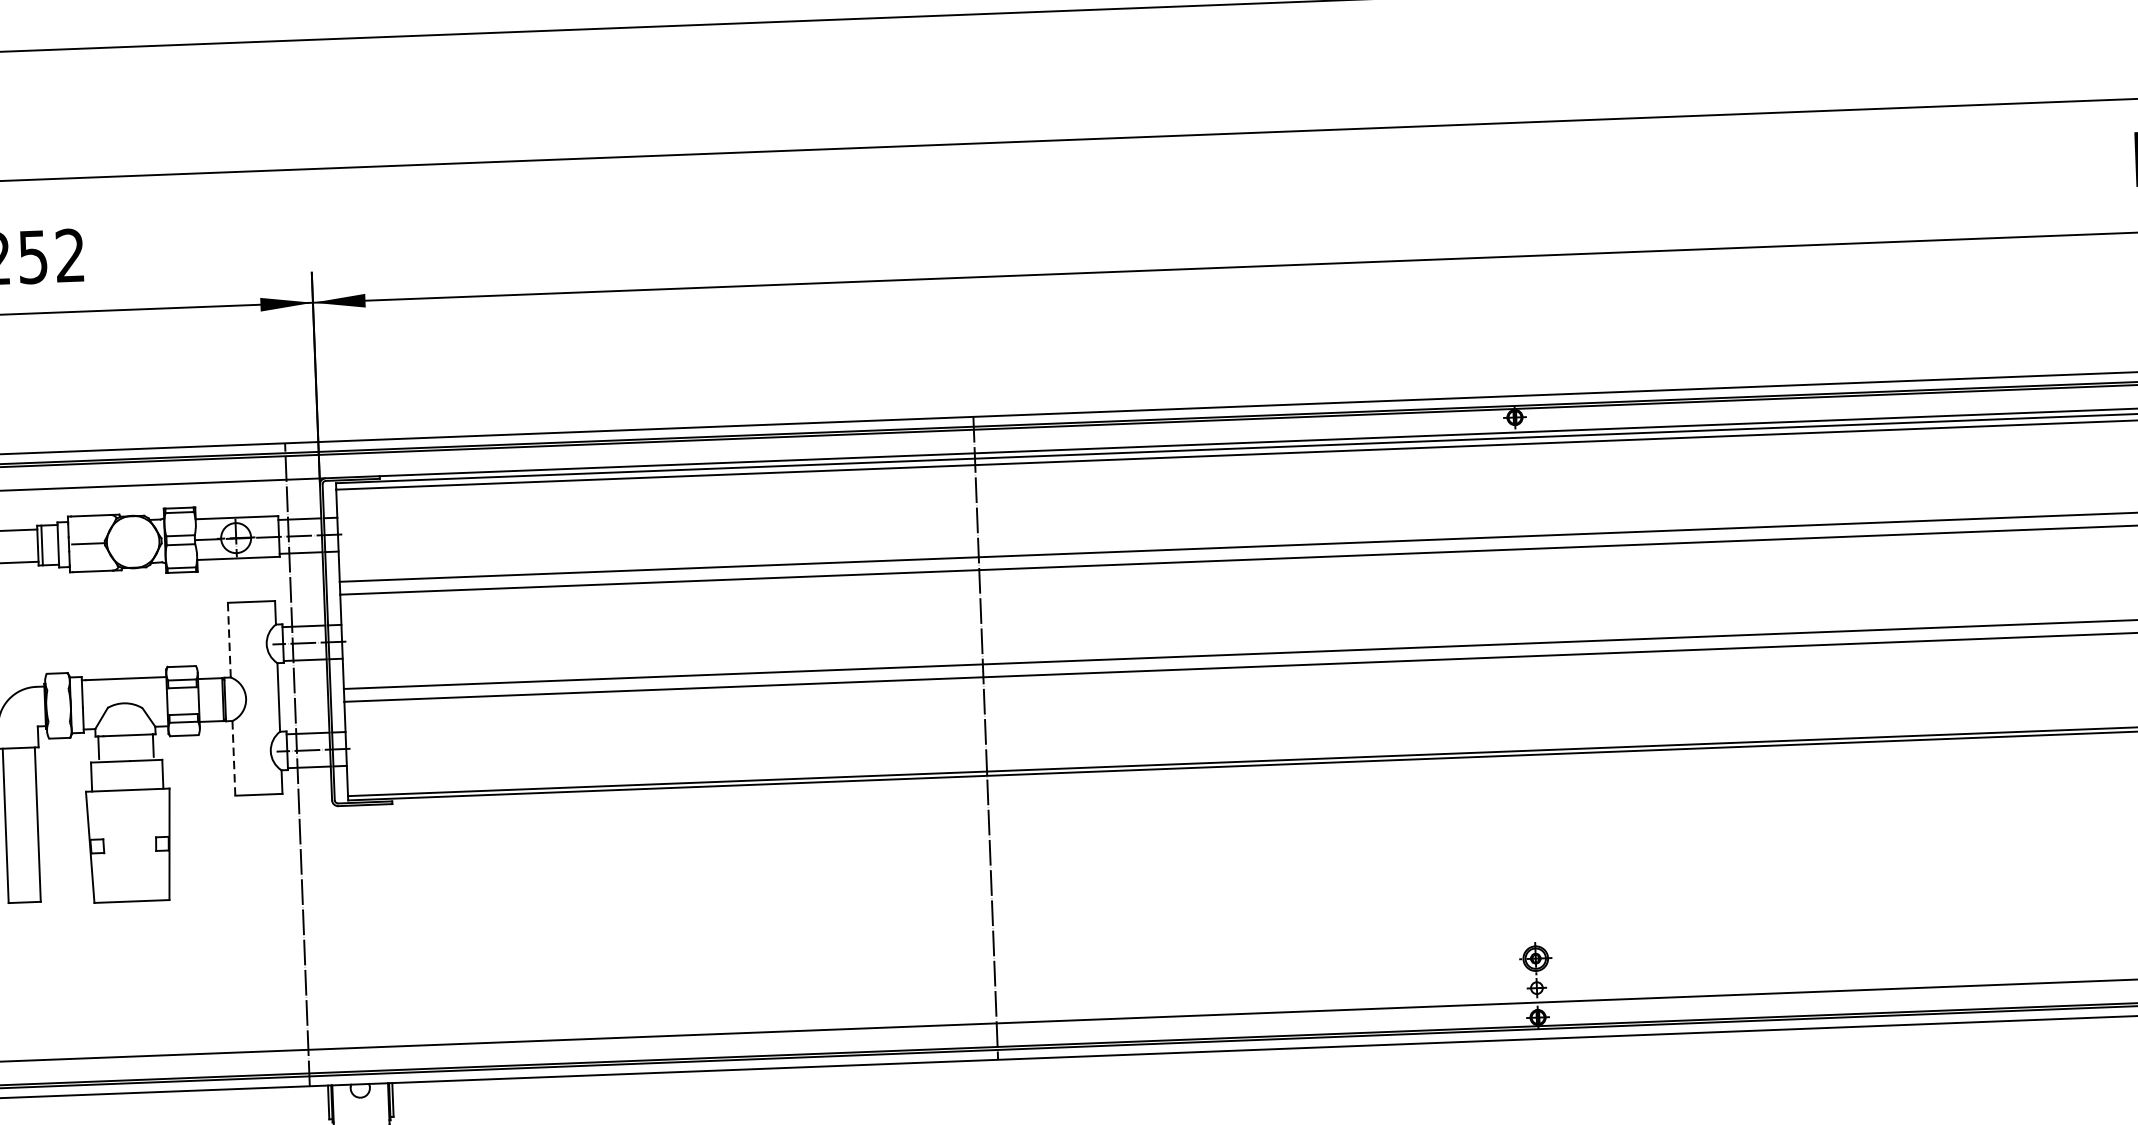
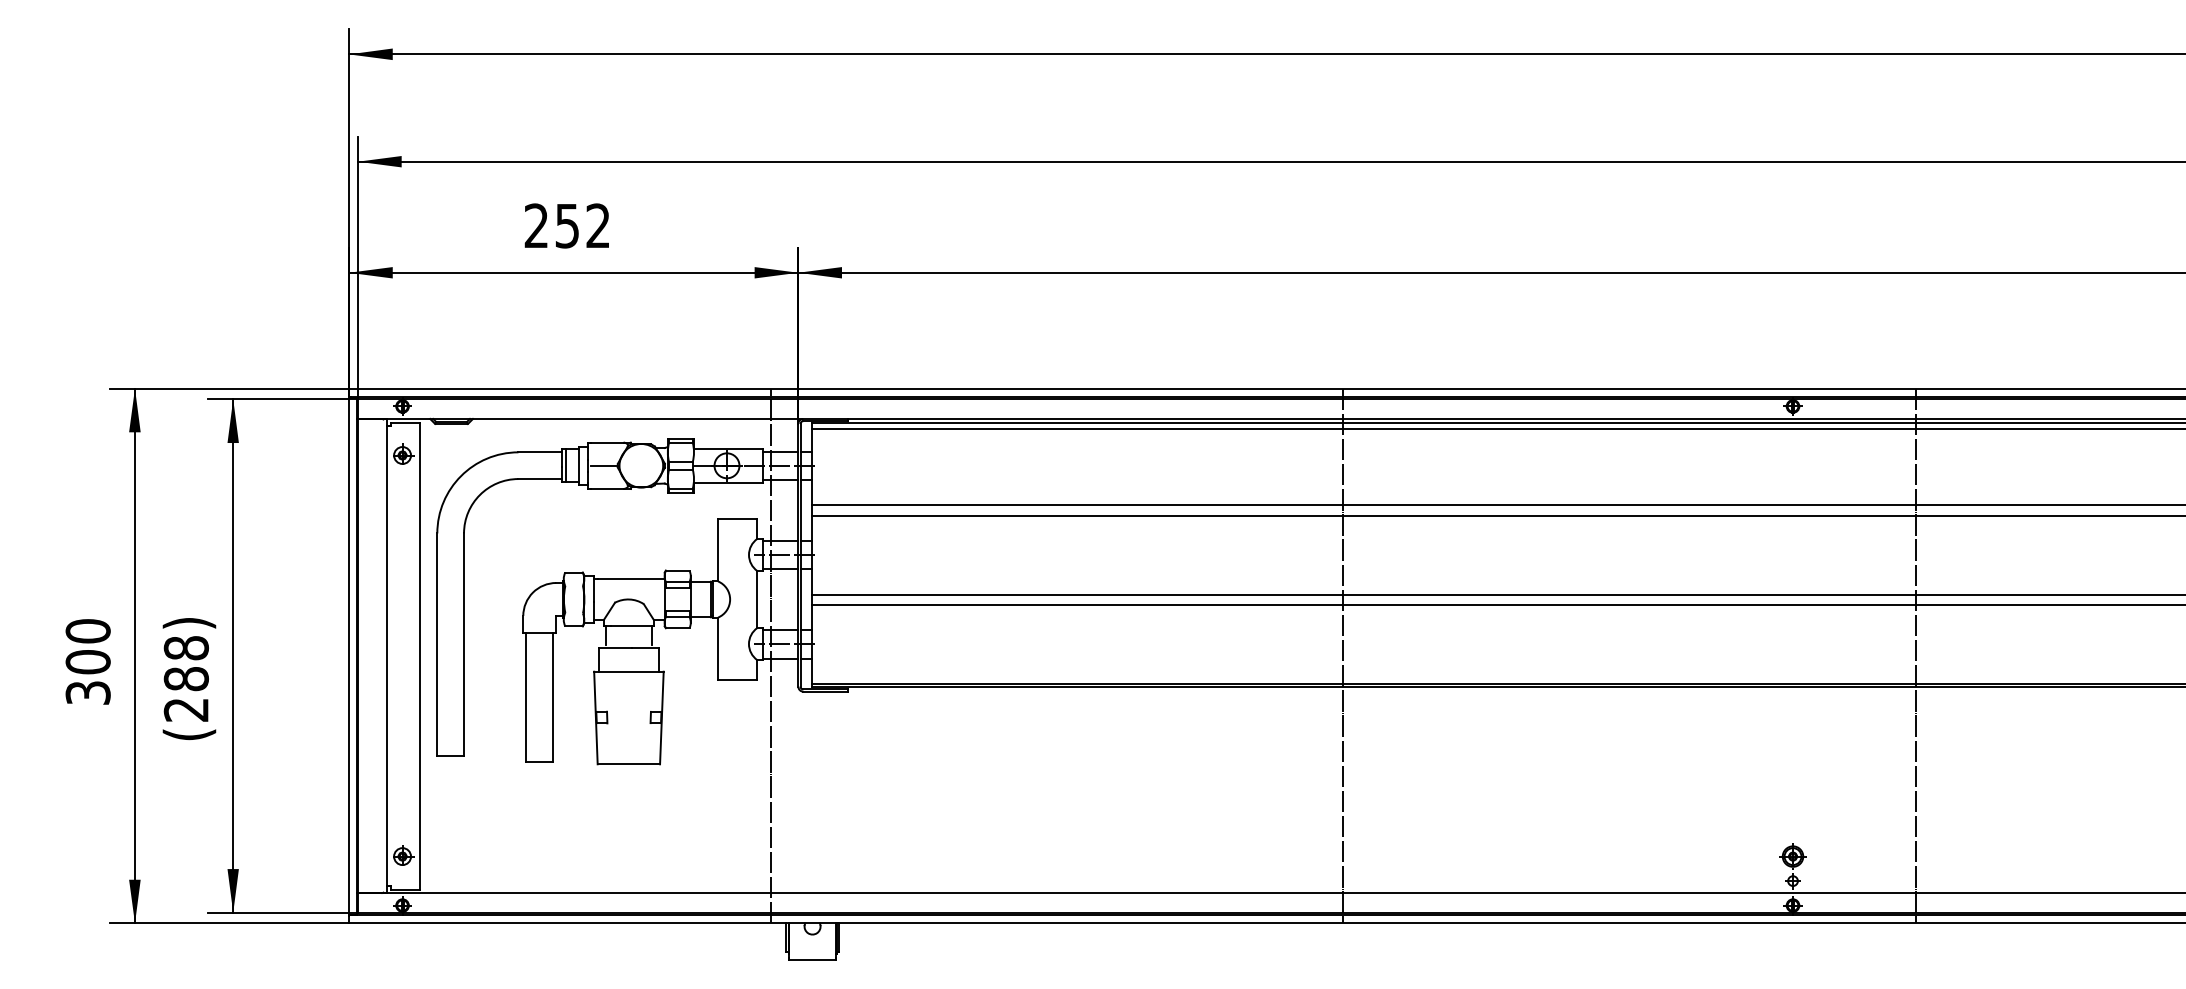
line: (229, 639) -> (718, 549), dashed -> solid
line: (1673, 711) -> (1915, 655), added
line: (234, 758) -> (718, 648), dashed -> solid

